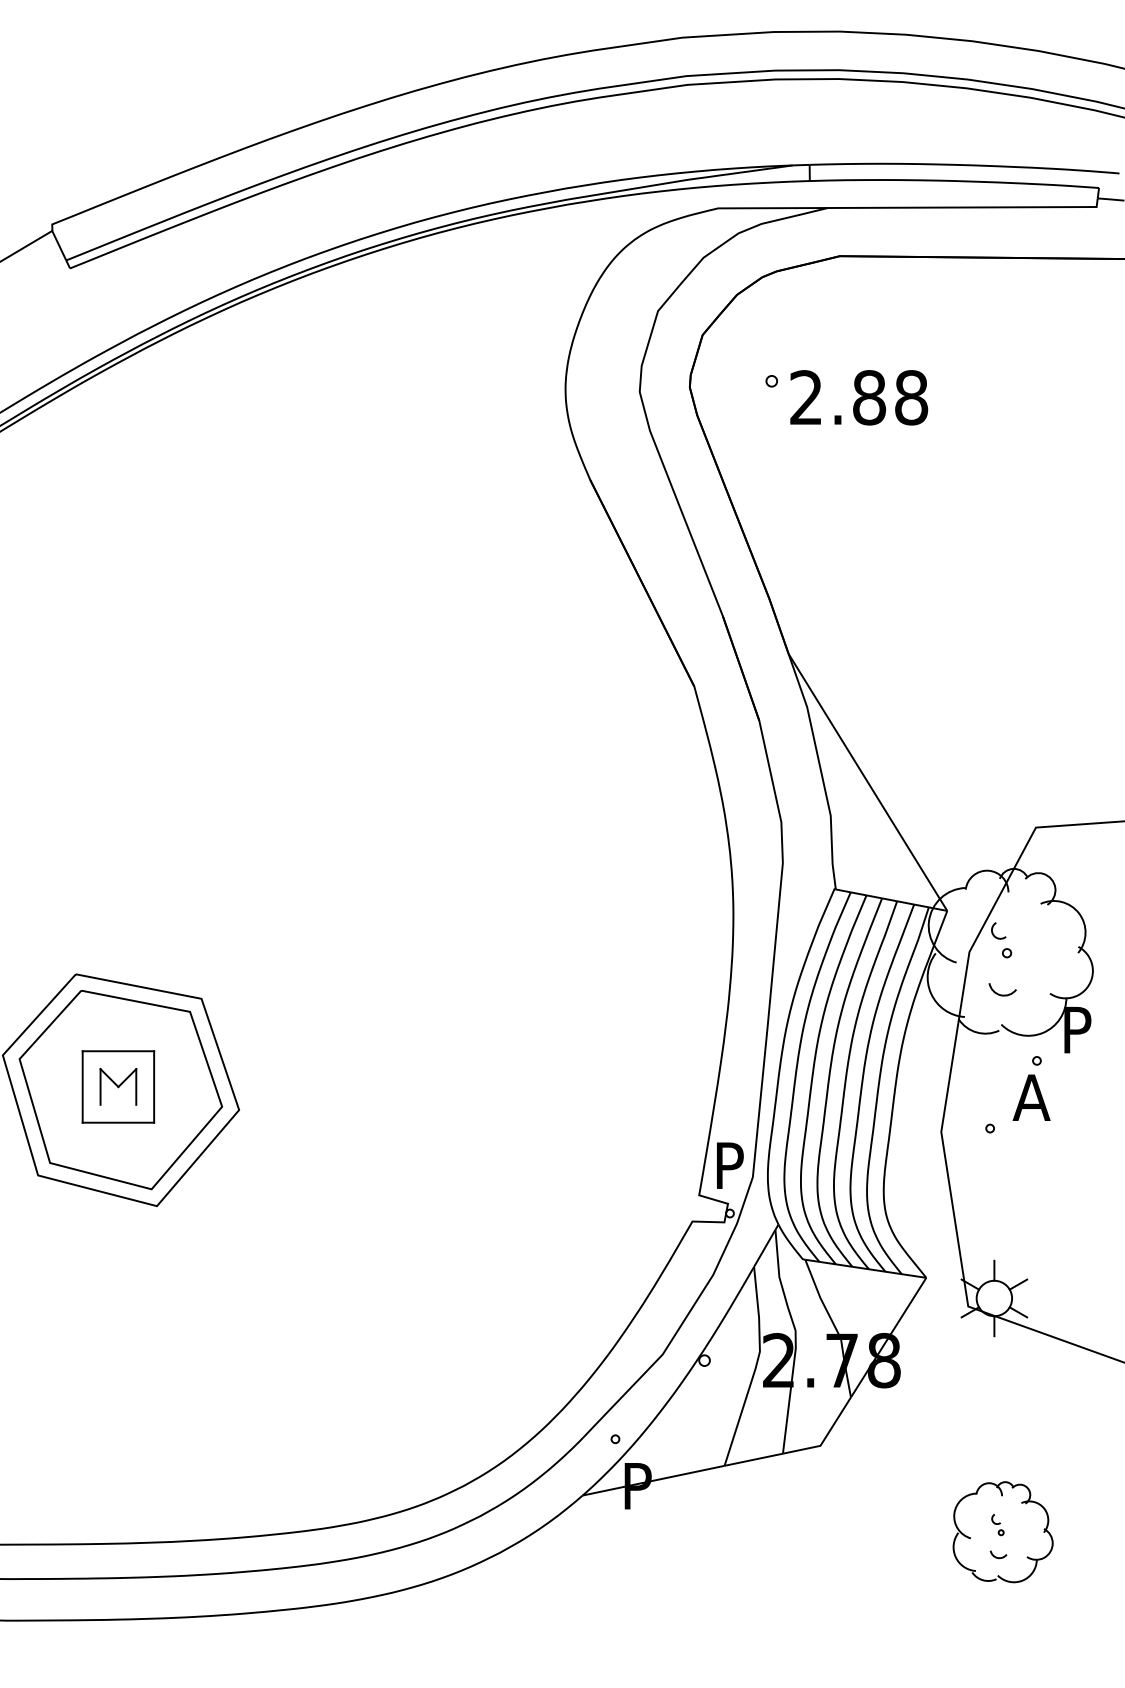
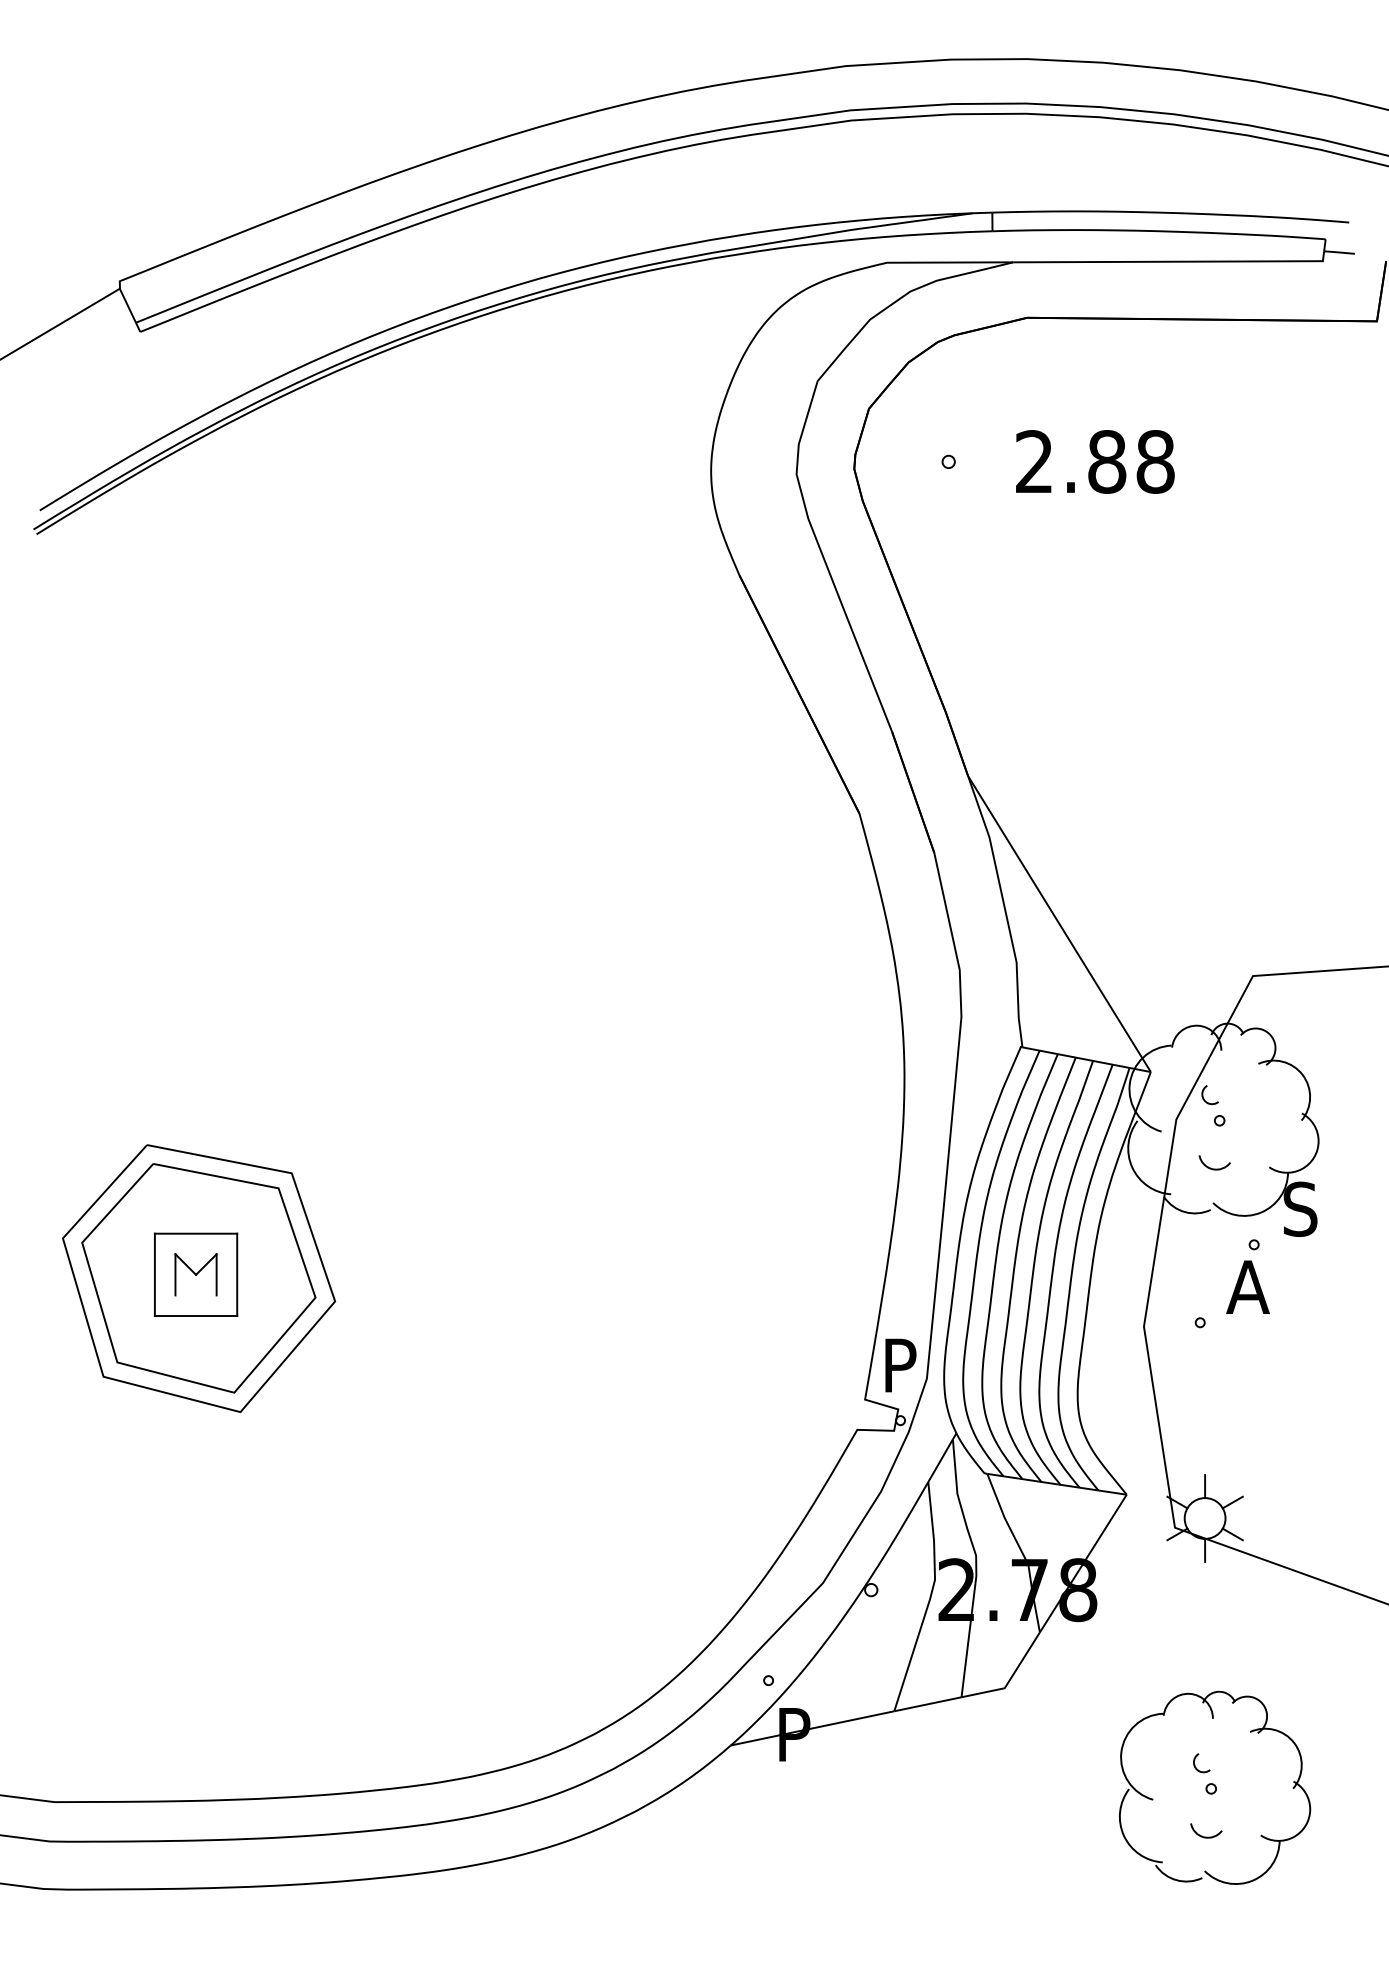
text: (859, 397) -> (1095, 461), moved
text: (1077, 1030) -> (1300, 1209), P -> S
part: (1003, 1532) -> (1215, 1787), size x1.67

